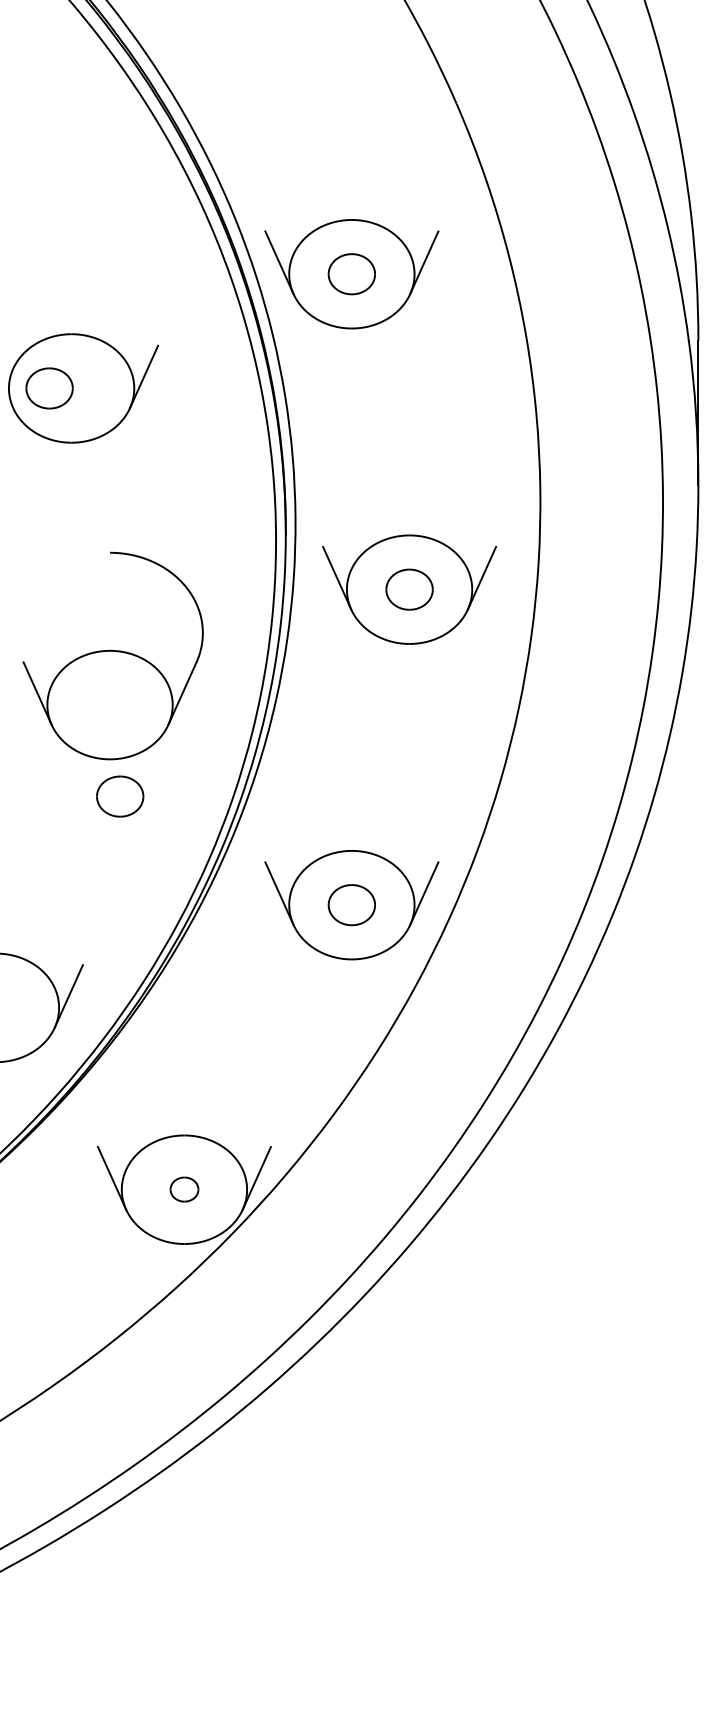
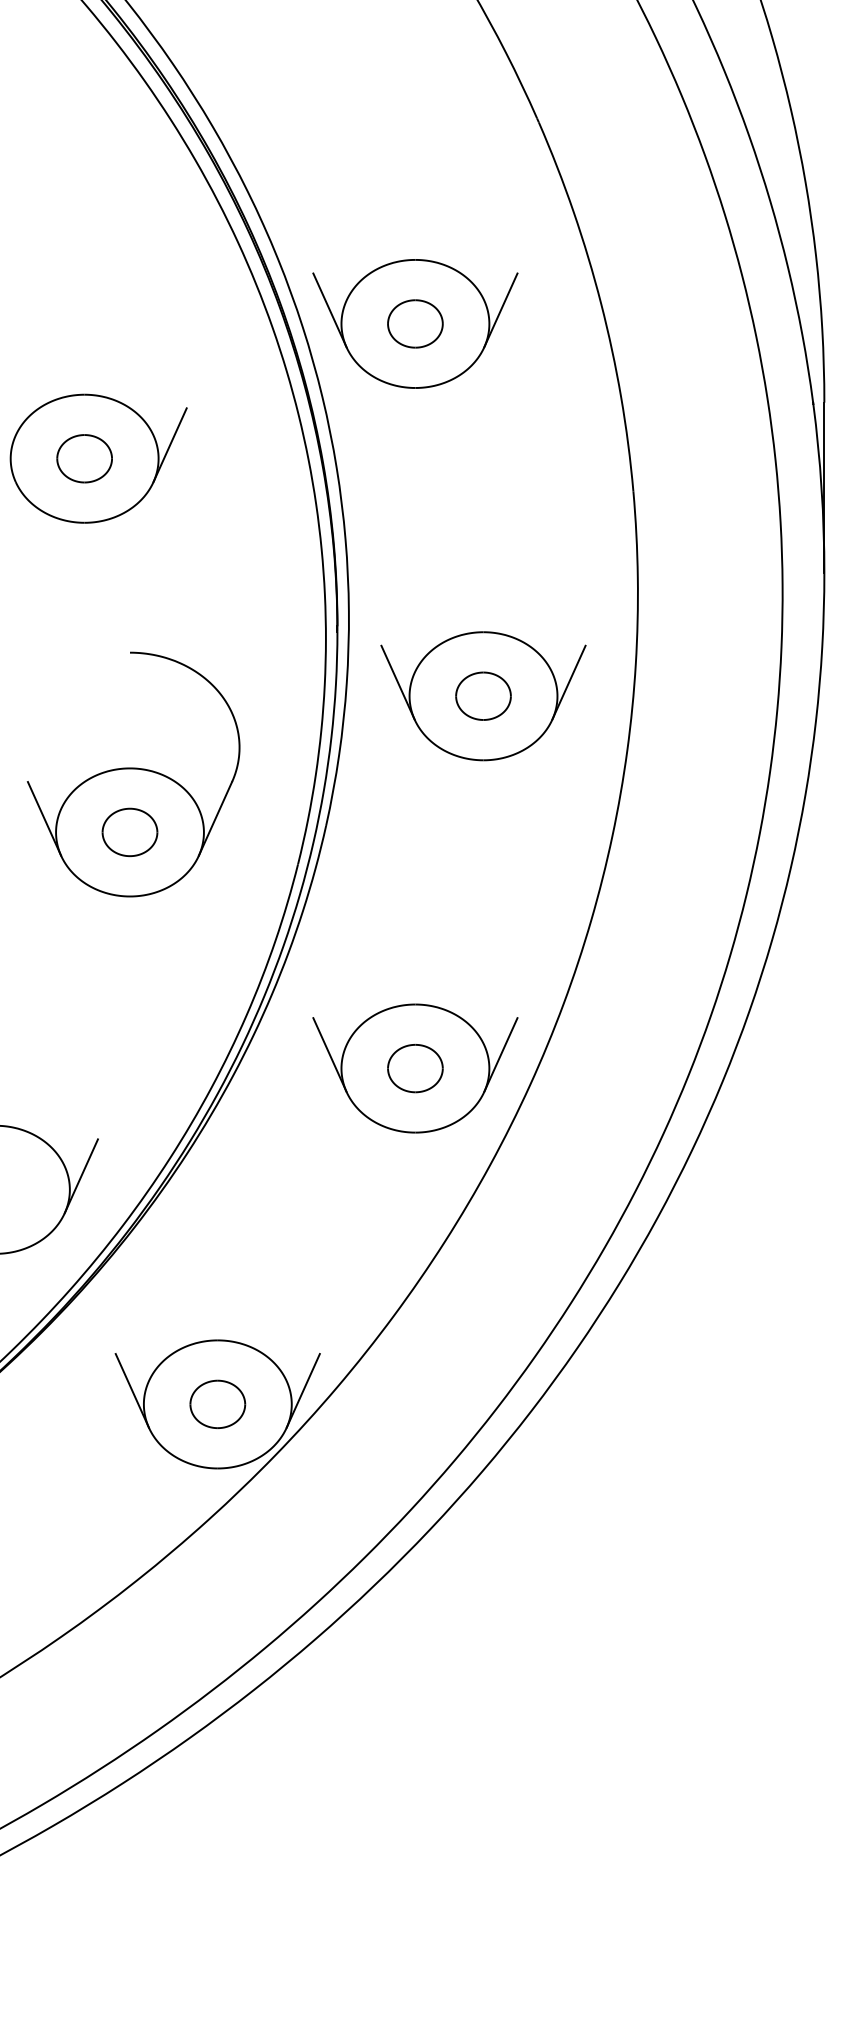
part: (49, 388) -> (84, 458), moved
part: (119, 795) -> (129, 831), moved
part: (184, 1188) -> (217, 1403), size x1.67

